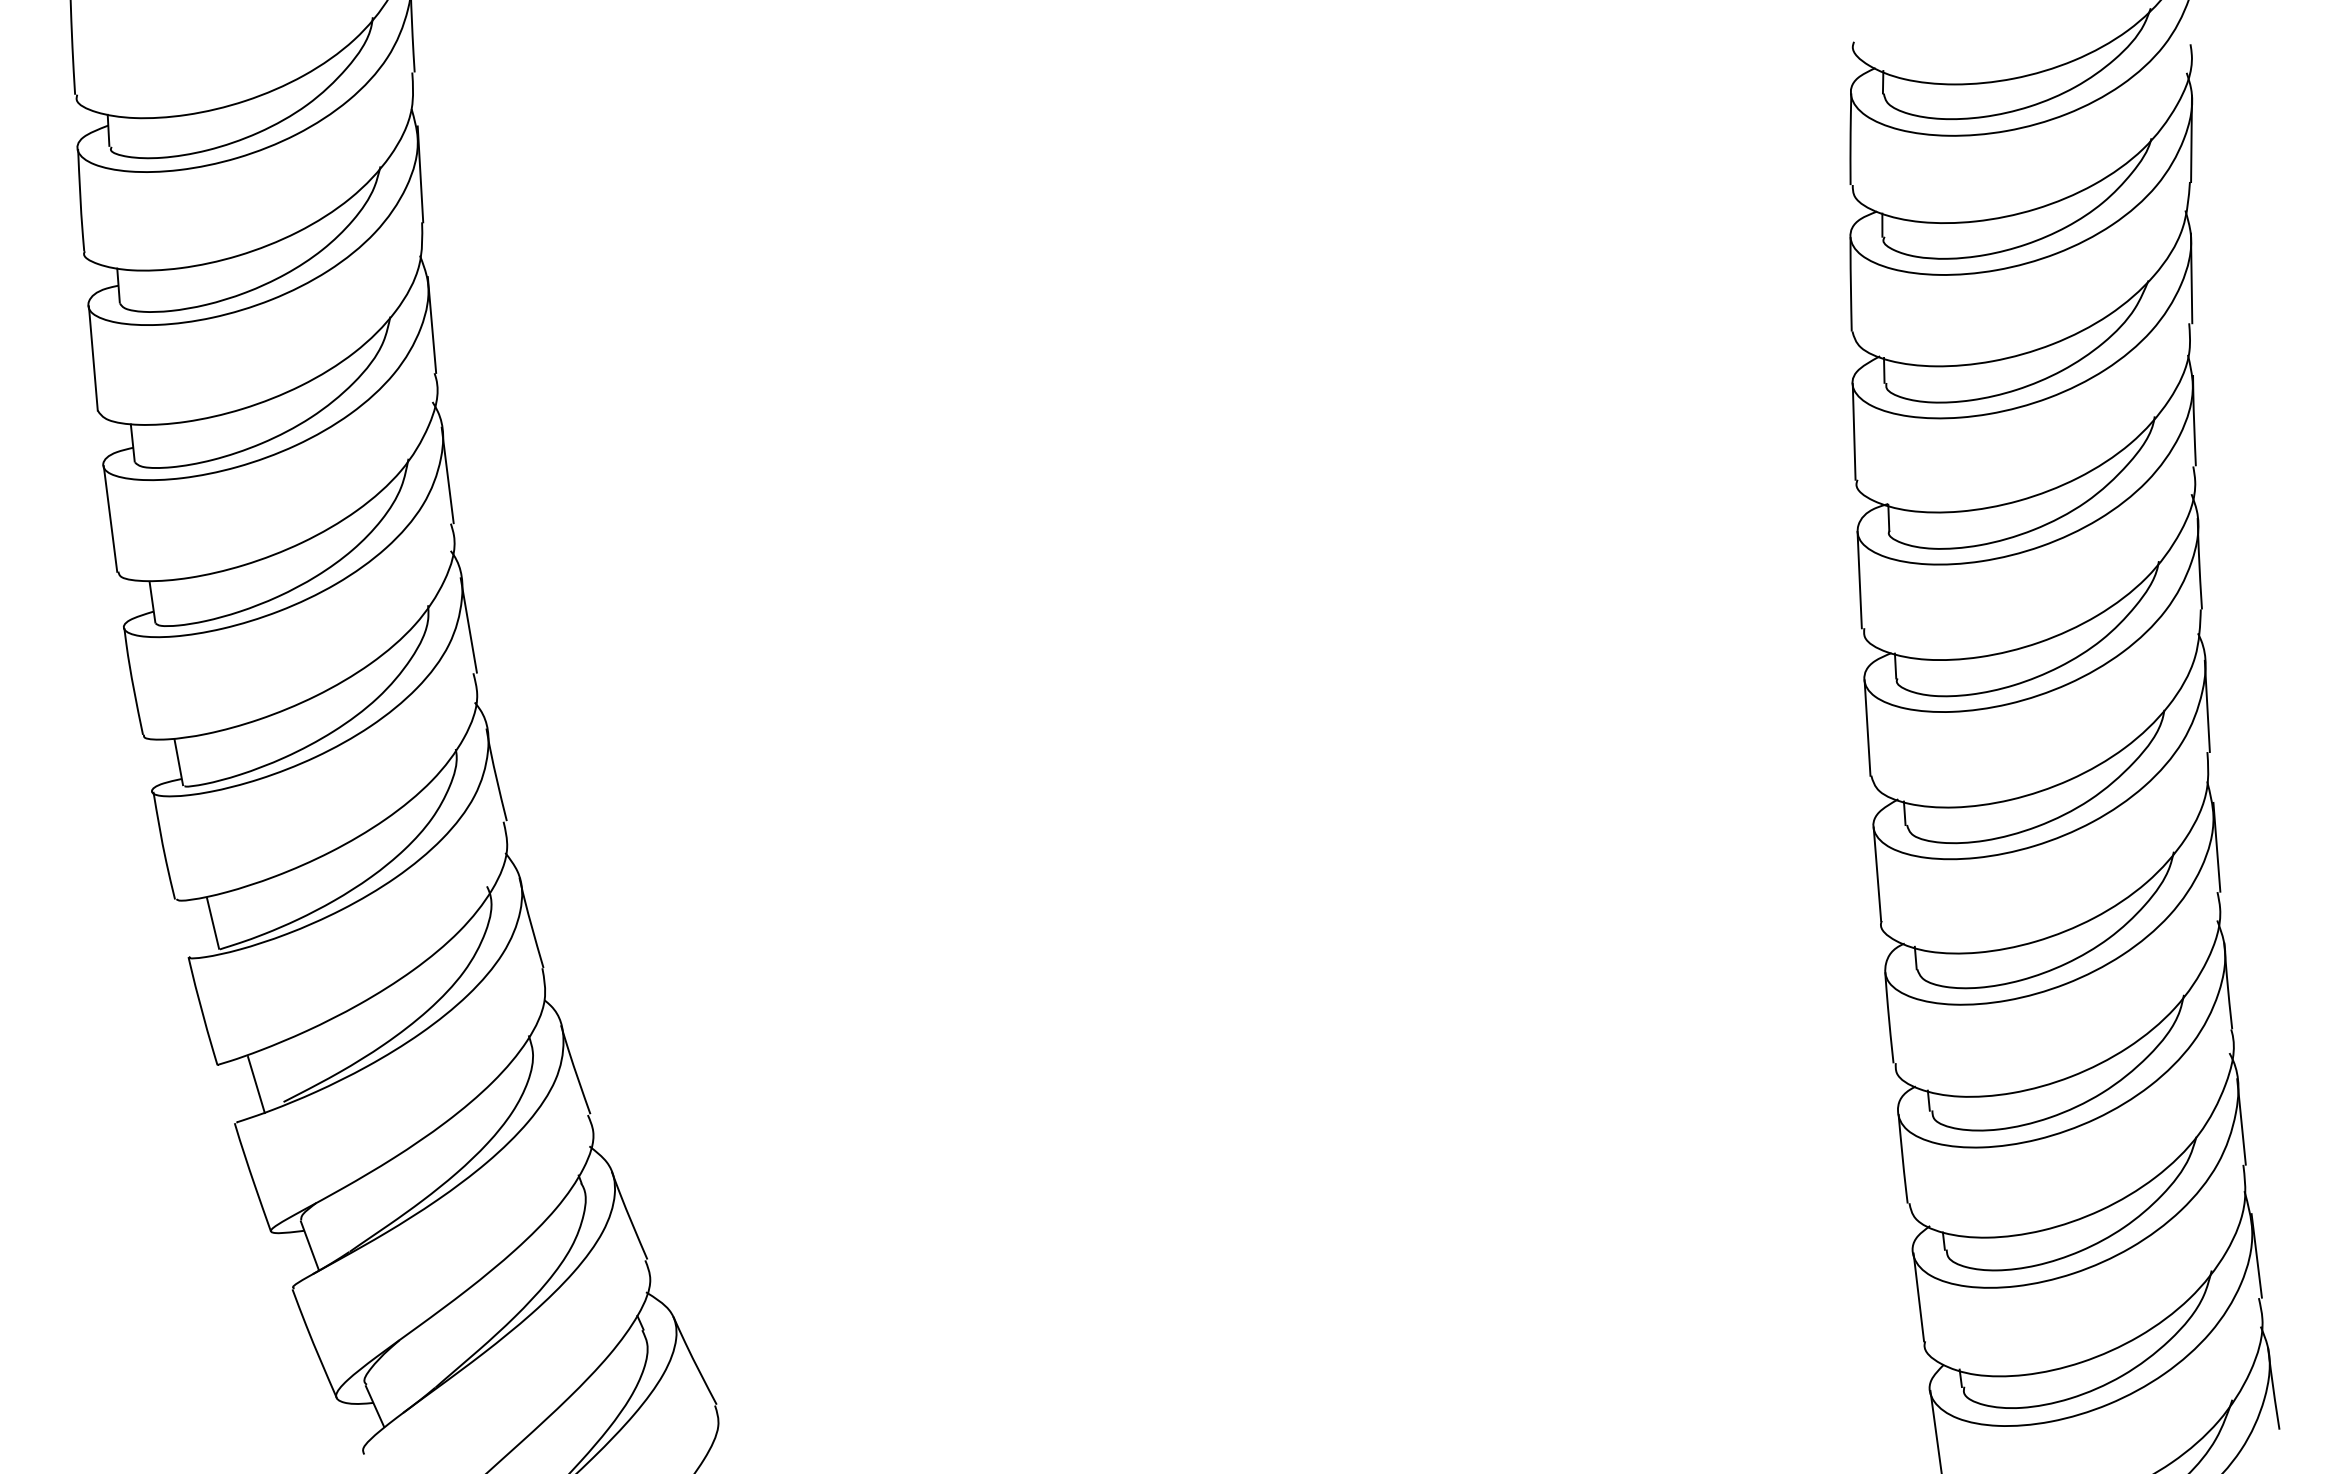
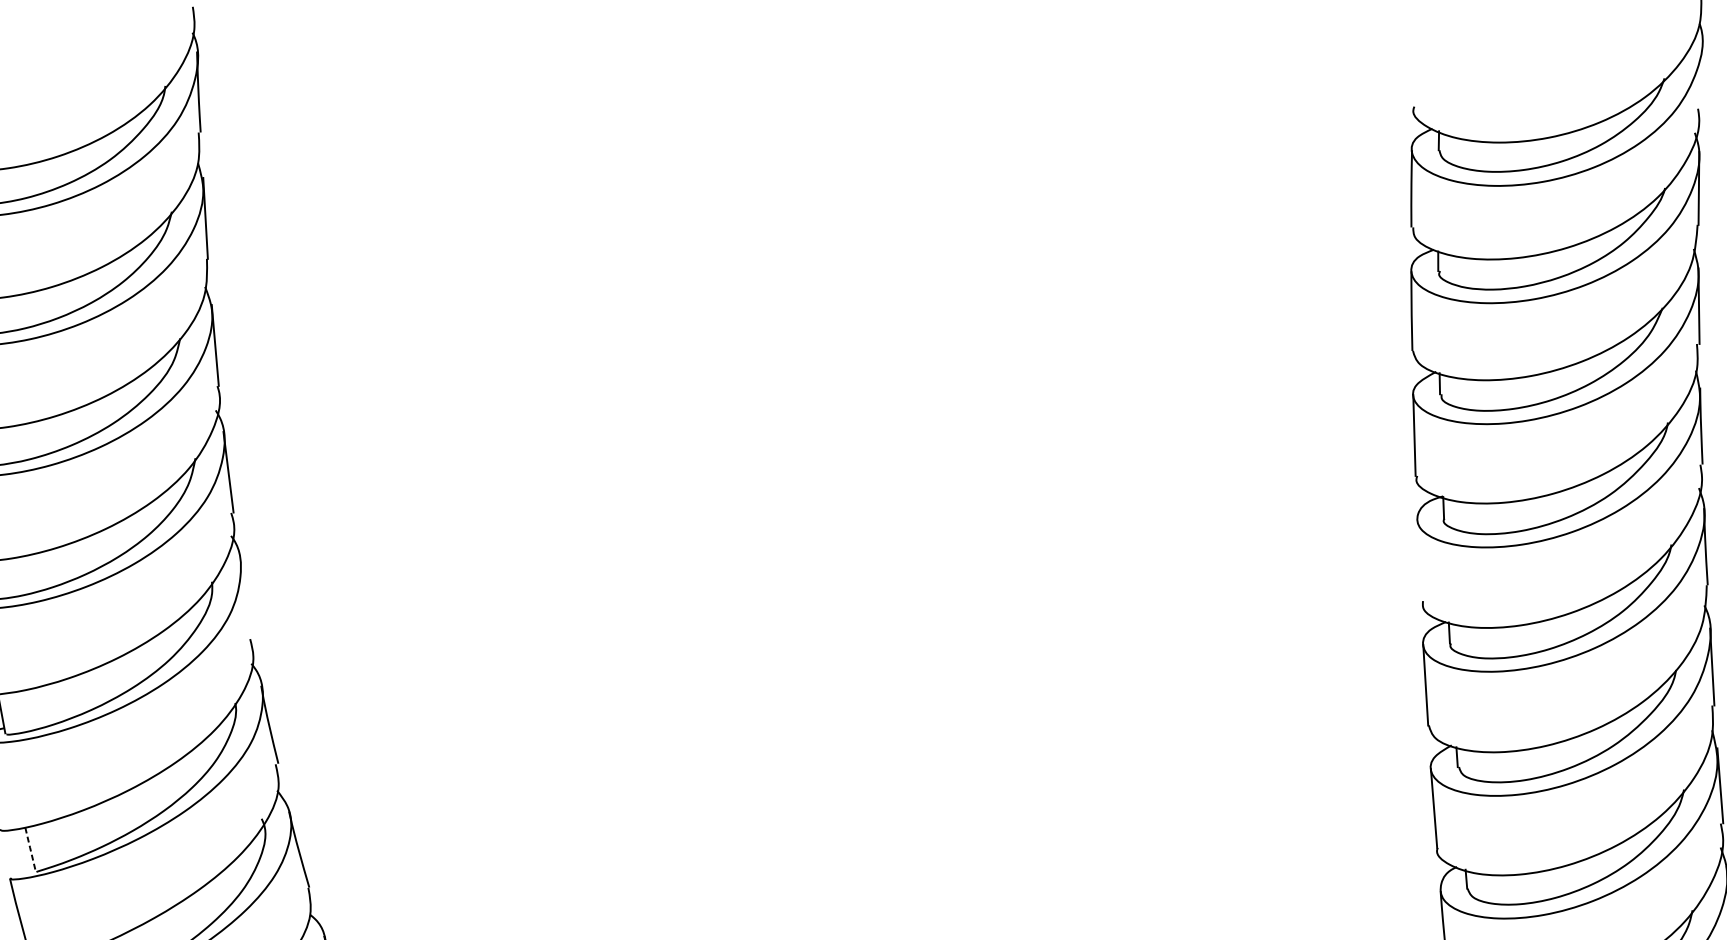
line: (1859, 580) -> (1418, 560), removed
line: (468, 625) -> (246, 598), removed
line: (212, 922) -> (30, 849), solid -> dashed

